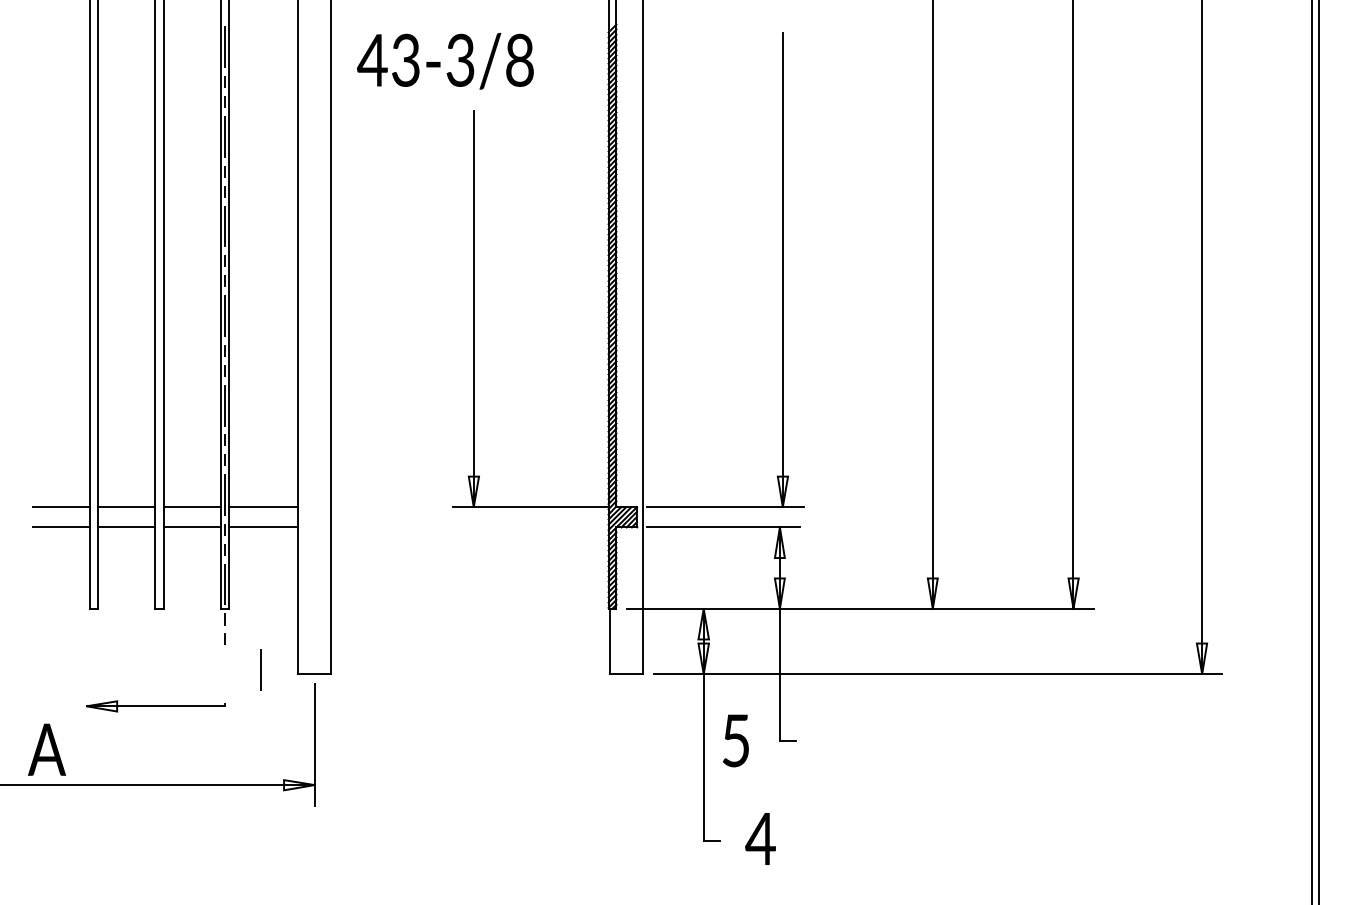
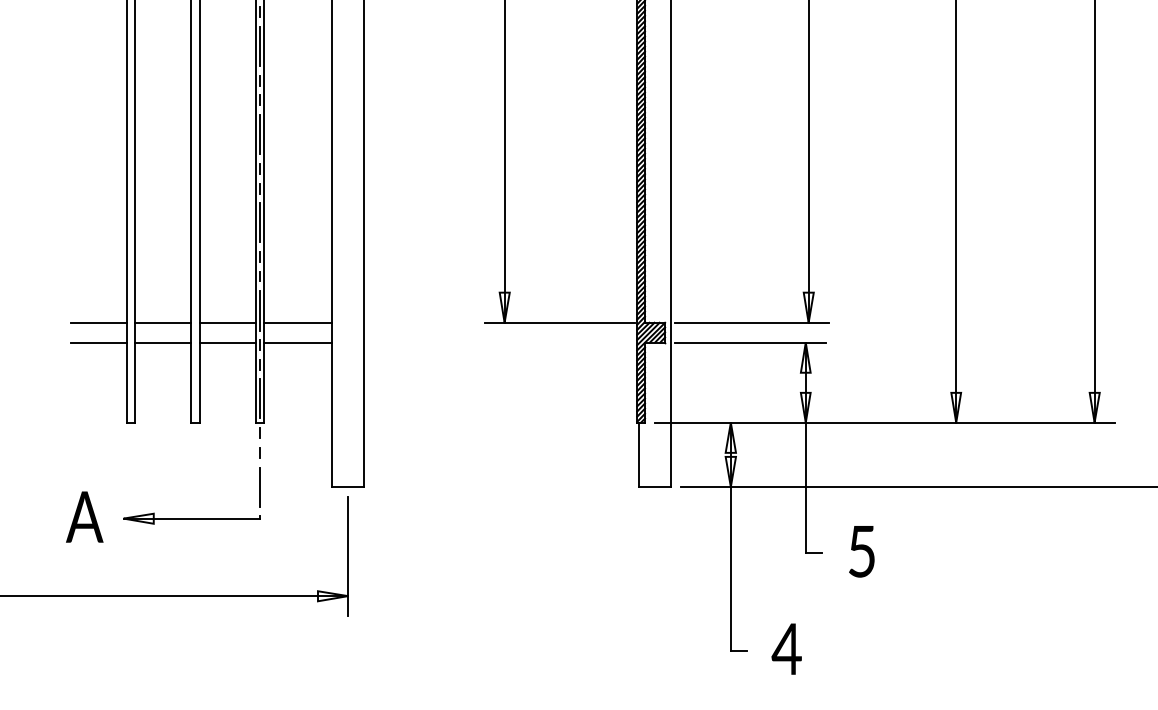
line: (260, 669) -> (259, 486), moved
text: (735, 740) -> (861, 551), moved
text: (47, 749) -> (85, 516), moved

